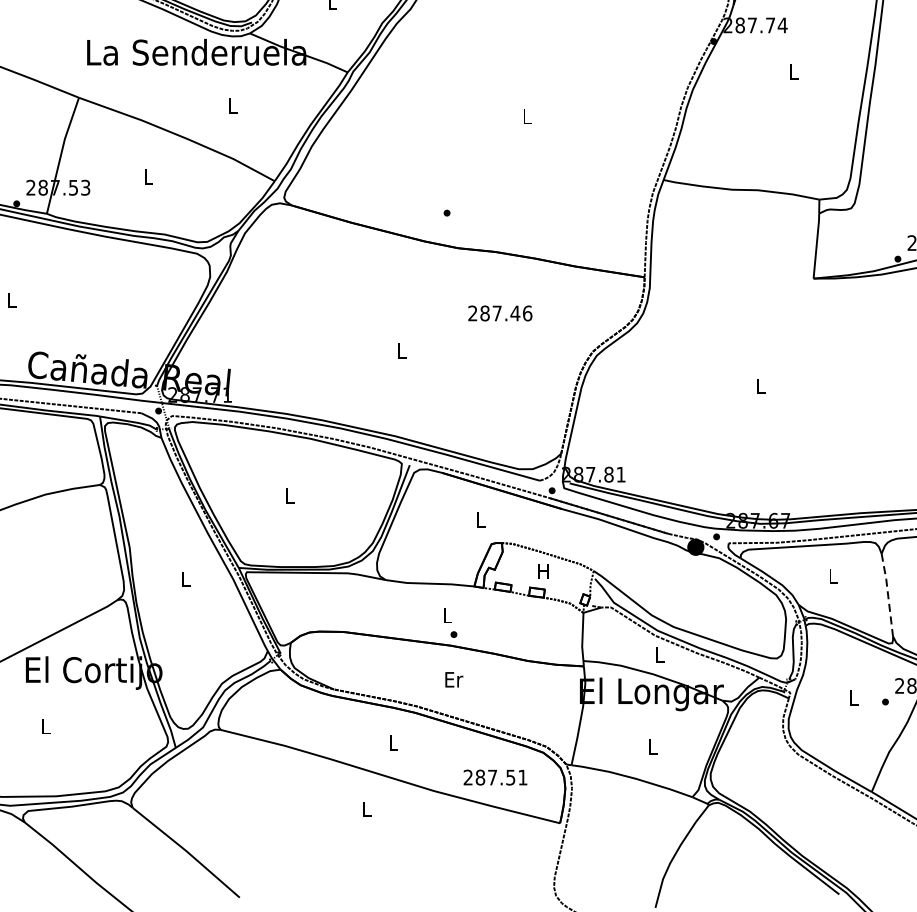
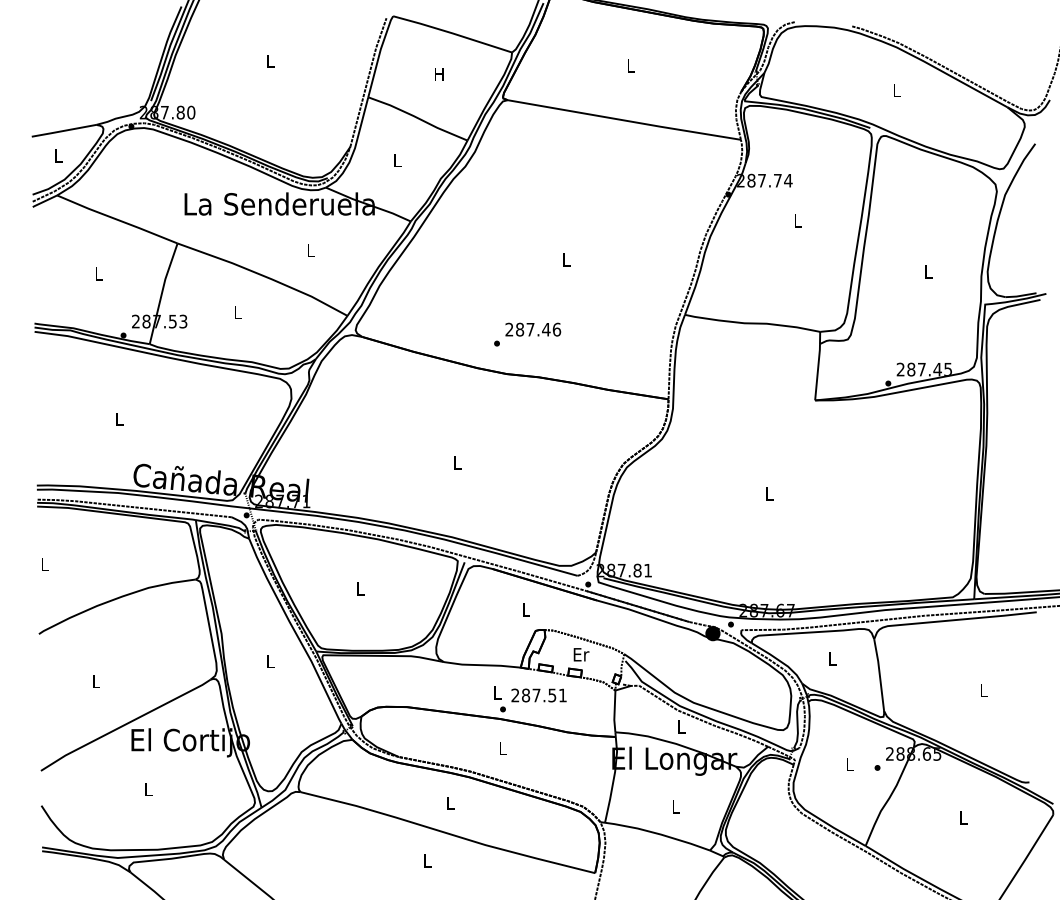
text: (500, 313) -> (533, 329), moved
text: (544, 571) -> (581, 654), H -> Er
line: (887, 594) -> (879, 674), dashed -> solid
text: (454, 679) -> (503, 748), Er -> L
text: (494, 777) -> (538, 695), moved

